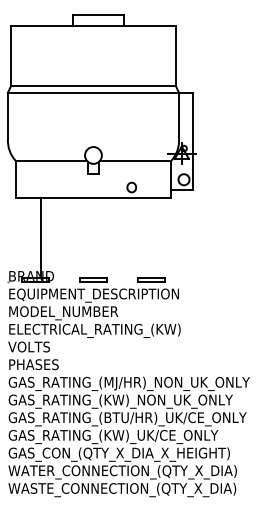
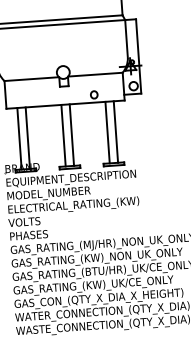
line: (30, 237) -> (19, 138), added
line: (88, 237) -> (63, 135), added
line: (98, 237) -> (71, 134), added
line: (145, 237) -> (107, 132), added
line: (156, 237) -> (115, 131), added

